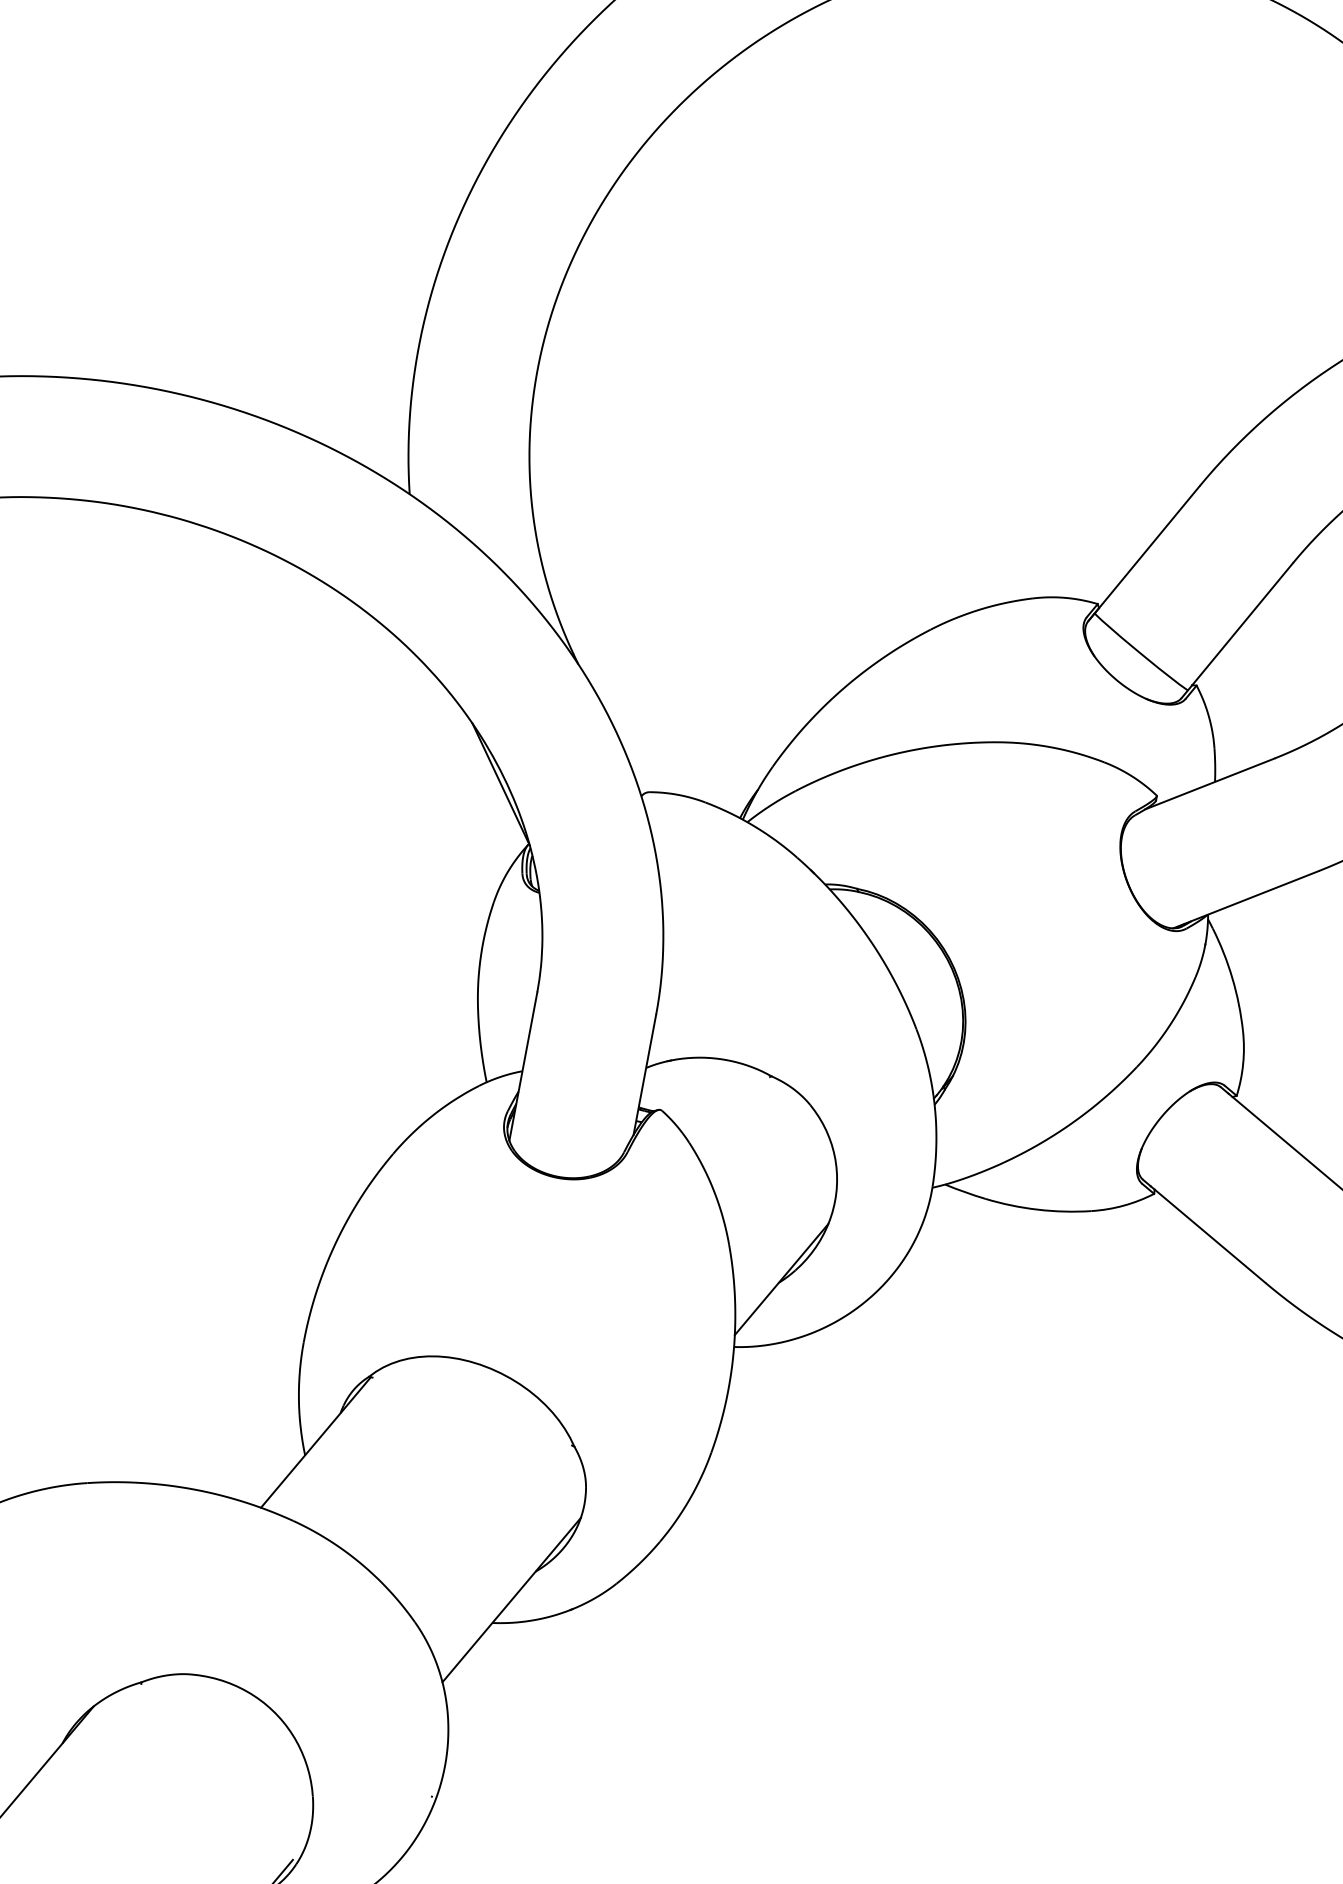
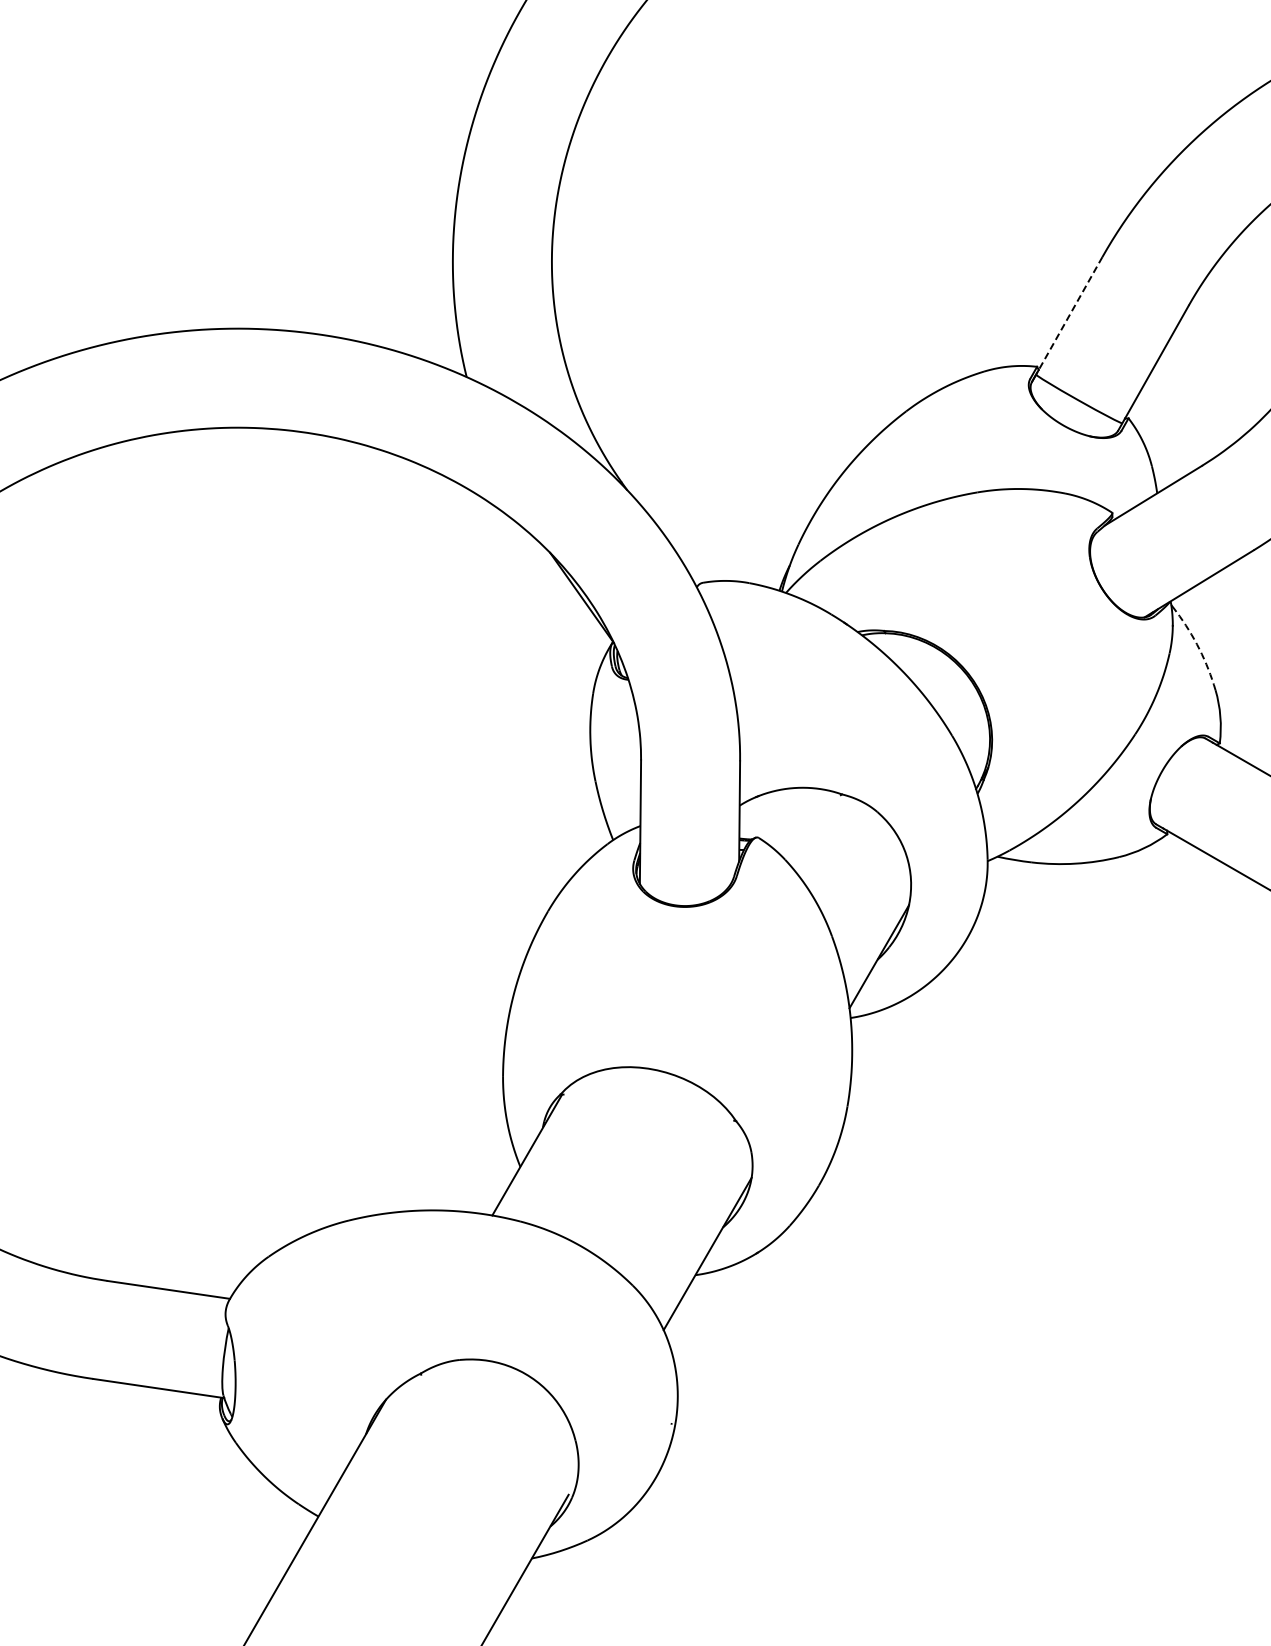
line: (1147, 550) -> (1069, 316), solid -> dashed
arc: (1232, 978) -> (1199, 649), solid -> dashed

